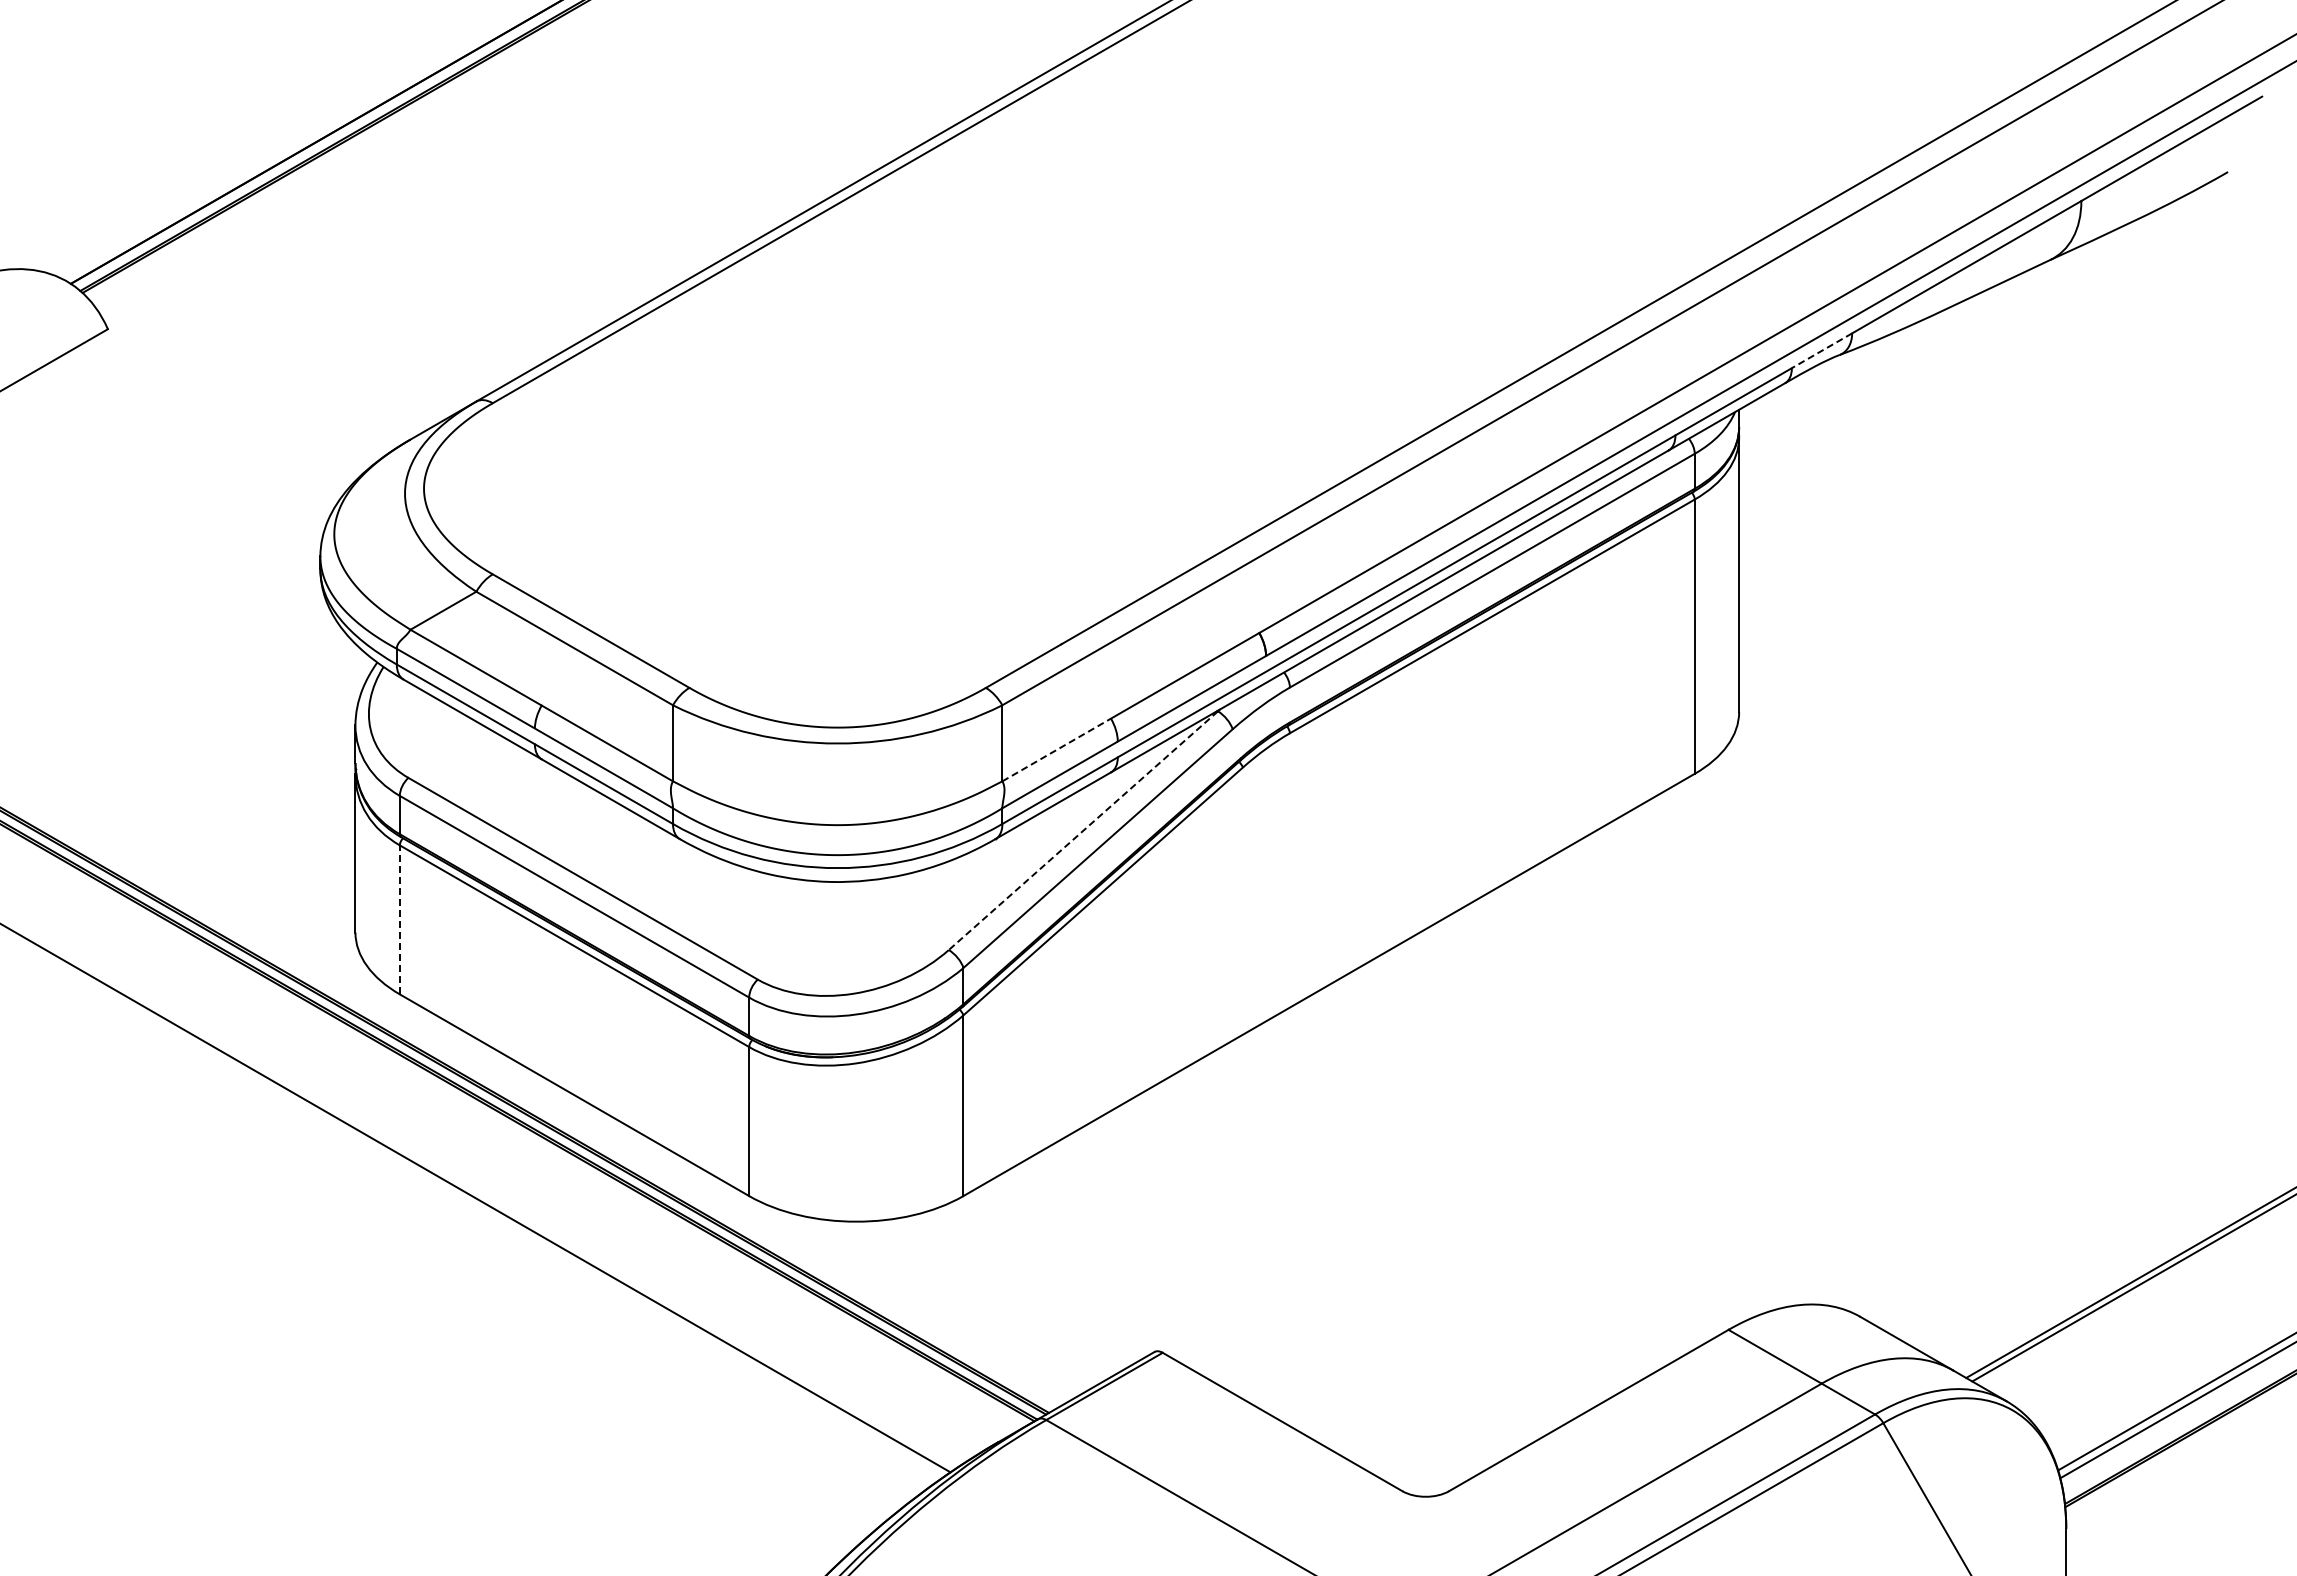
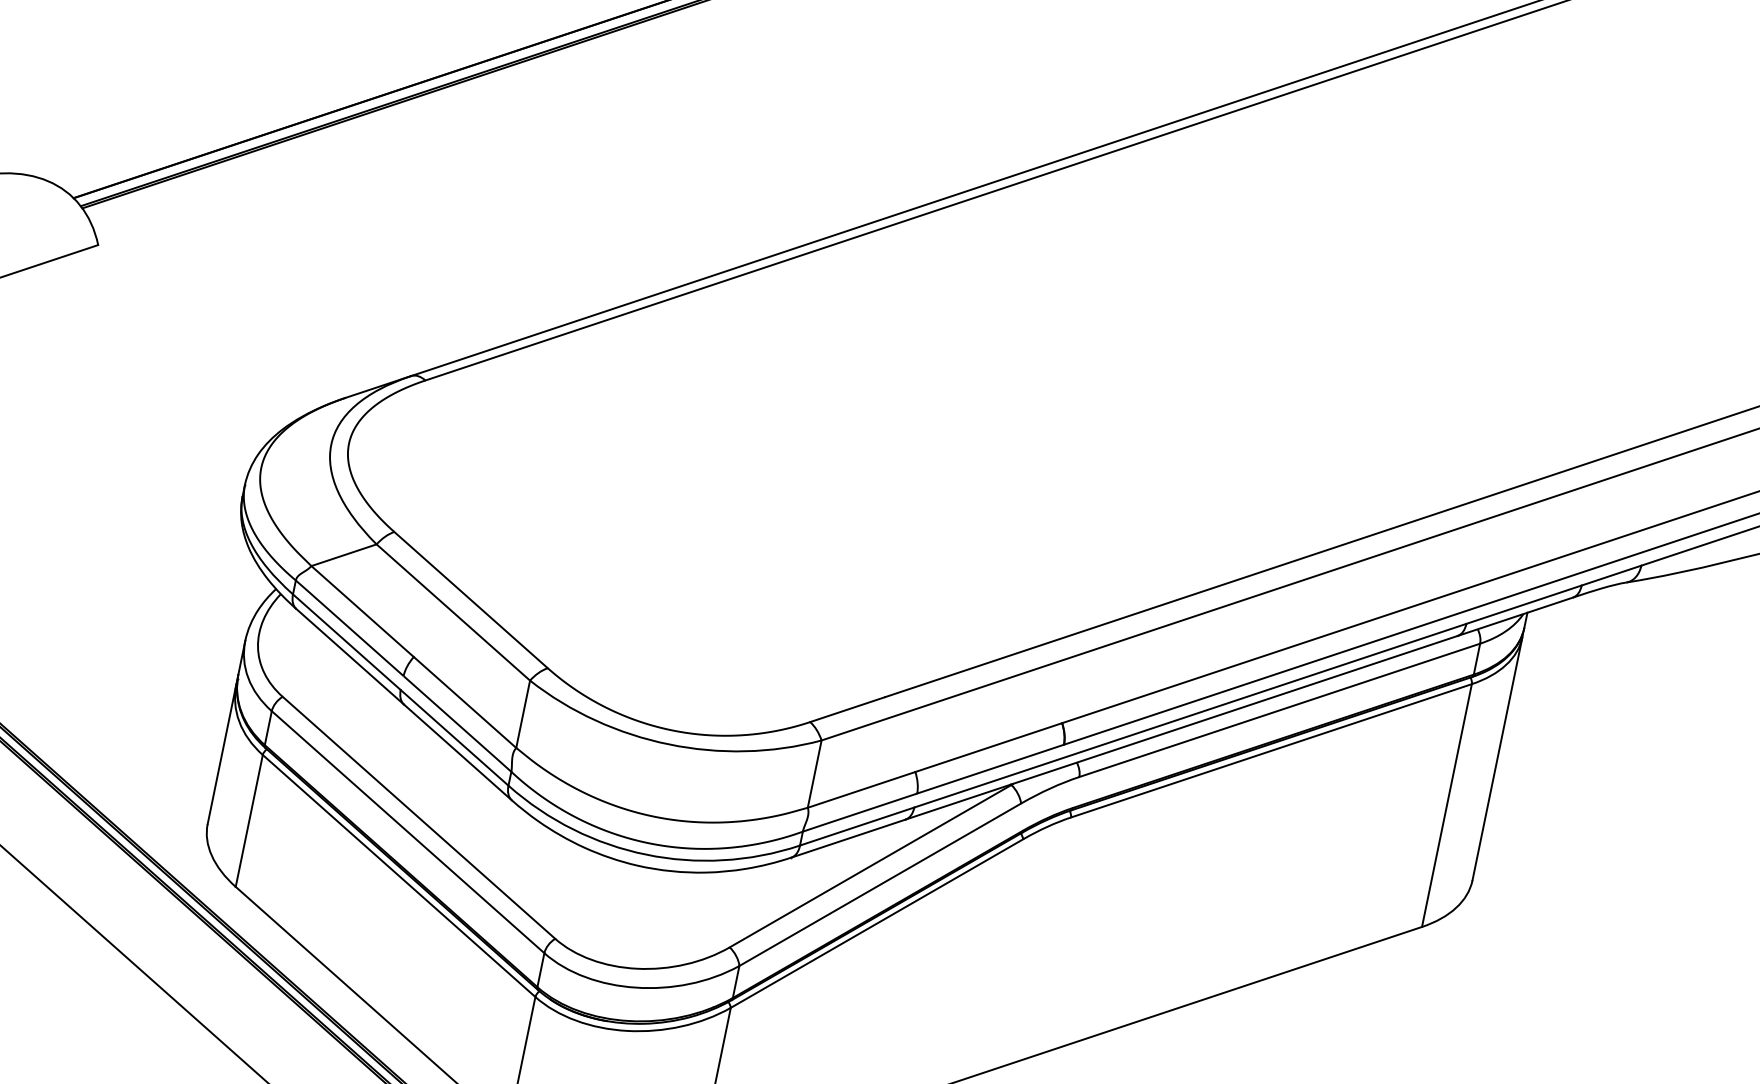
line: (1822, 350) -> (1612, 575), dashed -> solid
line: (1056, 749) -> (861, 789), dashed -> solid
line: (1083, 830) -> (870, 866), dashed -> solid
line: (399, 919) -> (249, 820), dashed -> solid

